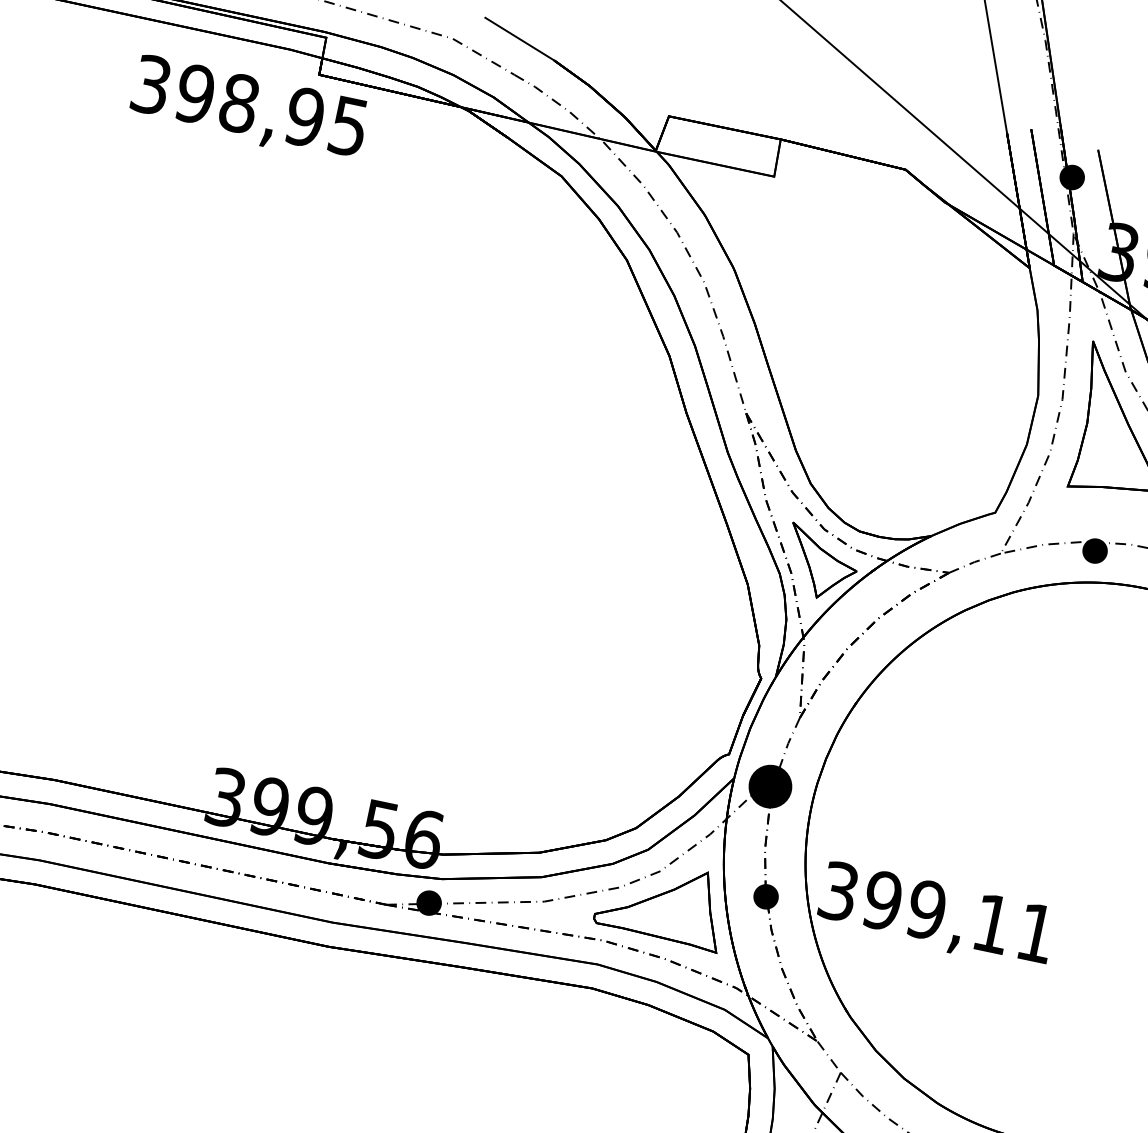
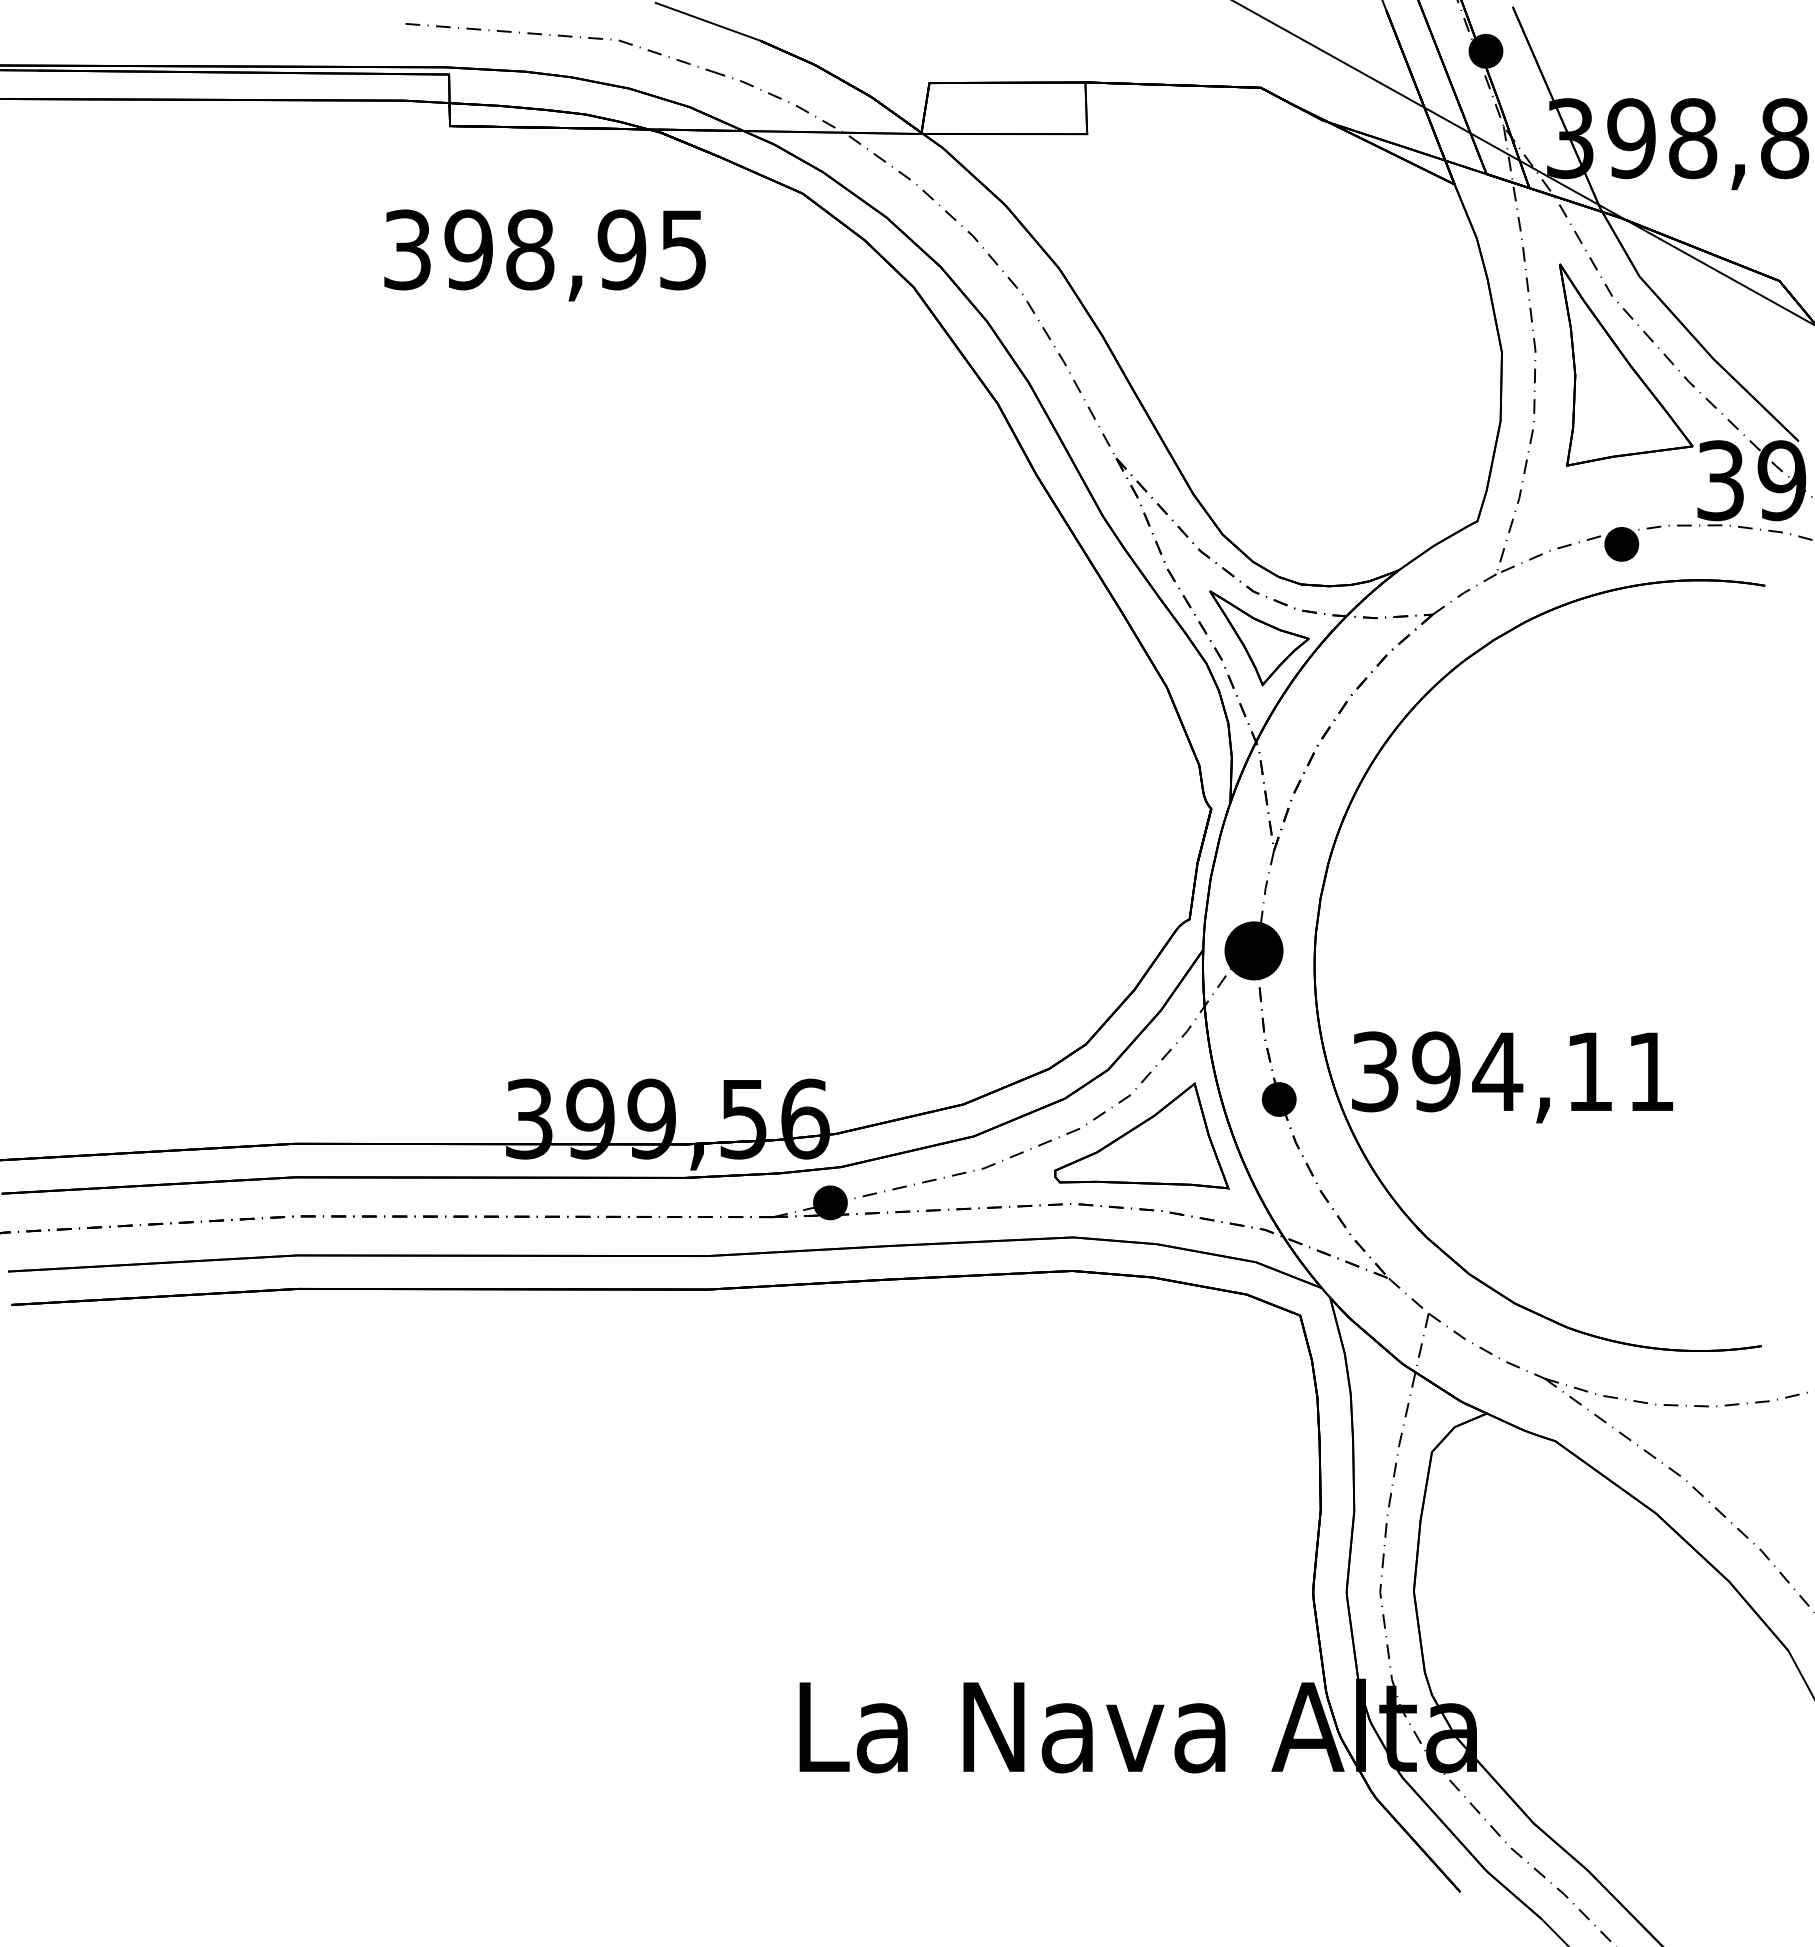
text: (248, 109) -> (544, 255), moved
text: (926, 909) -> (1497, 1071), 399,11 -> 394,11

